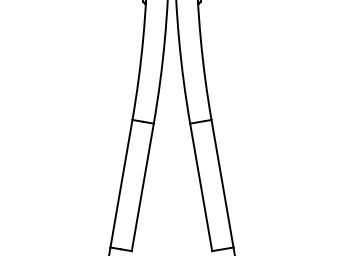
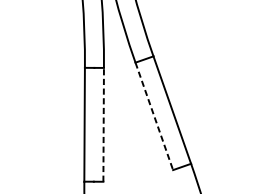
line: (142, 187) -> (103, 124), solid -> dashed
line: (201, 187) -> (154, 116), solid -> dashed

